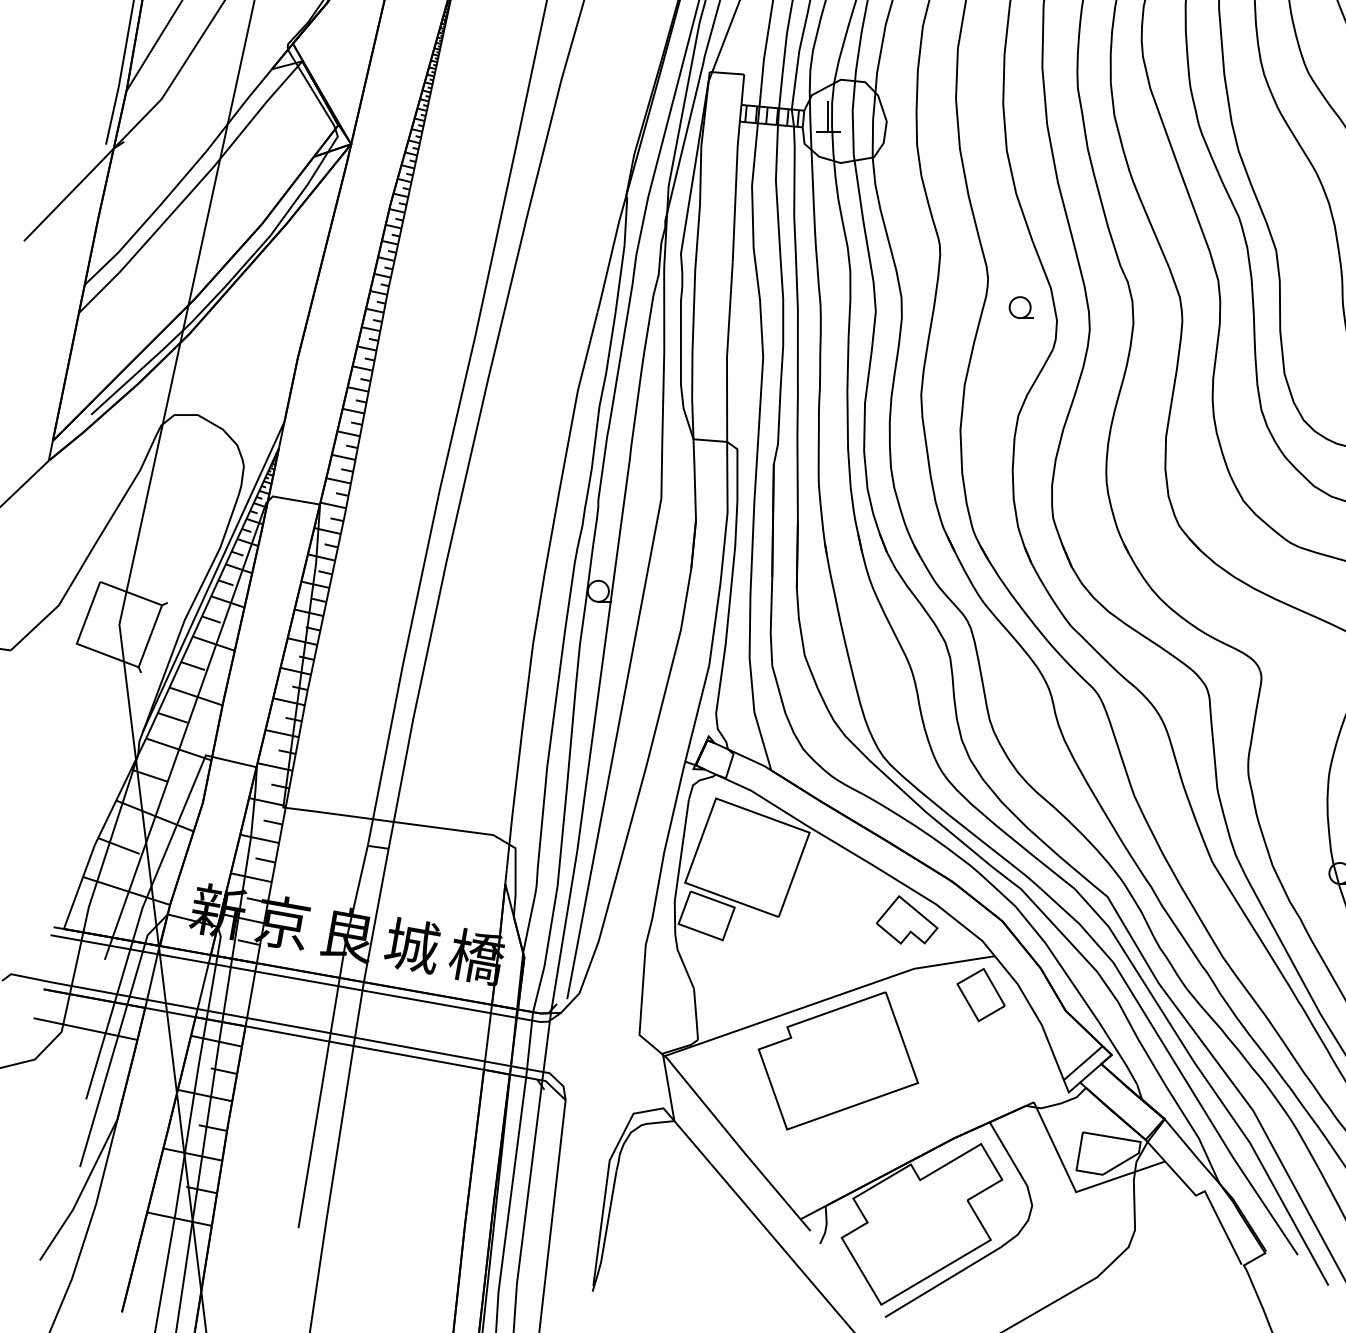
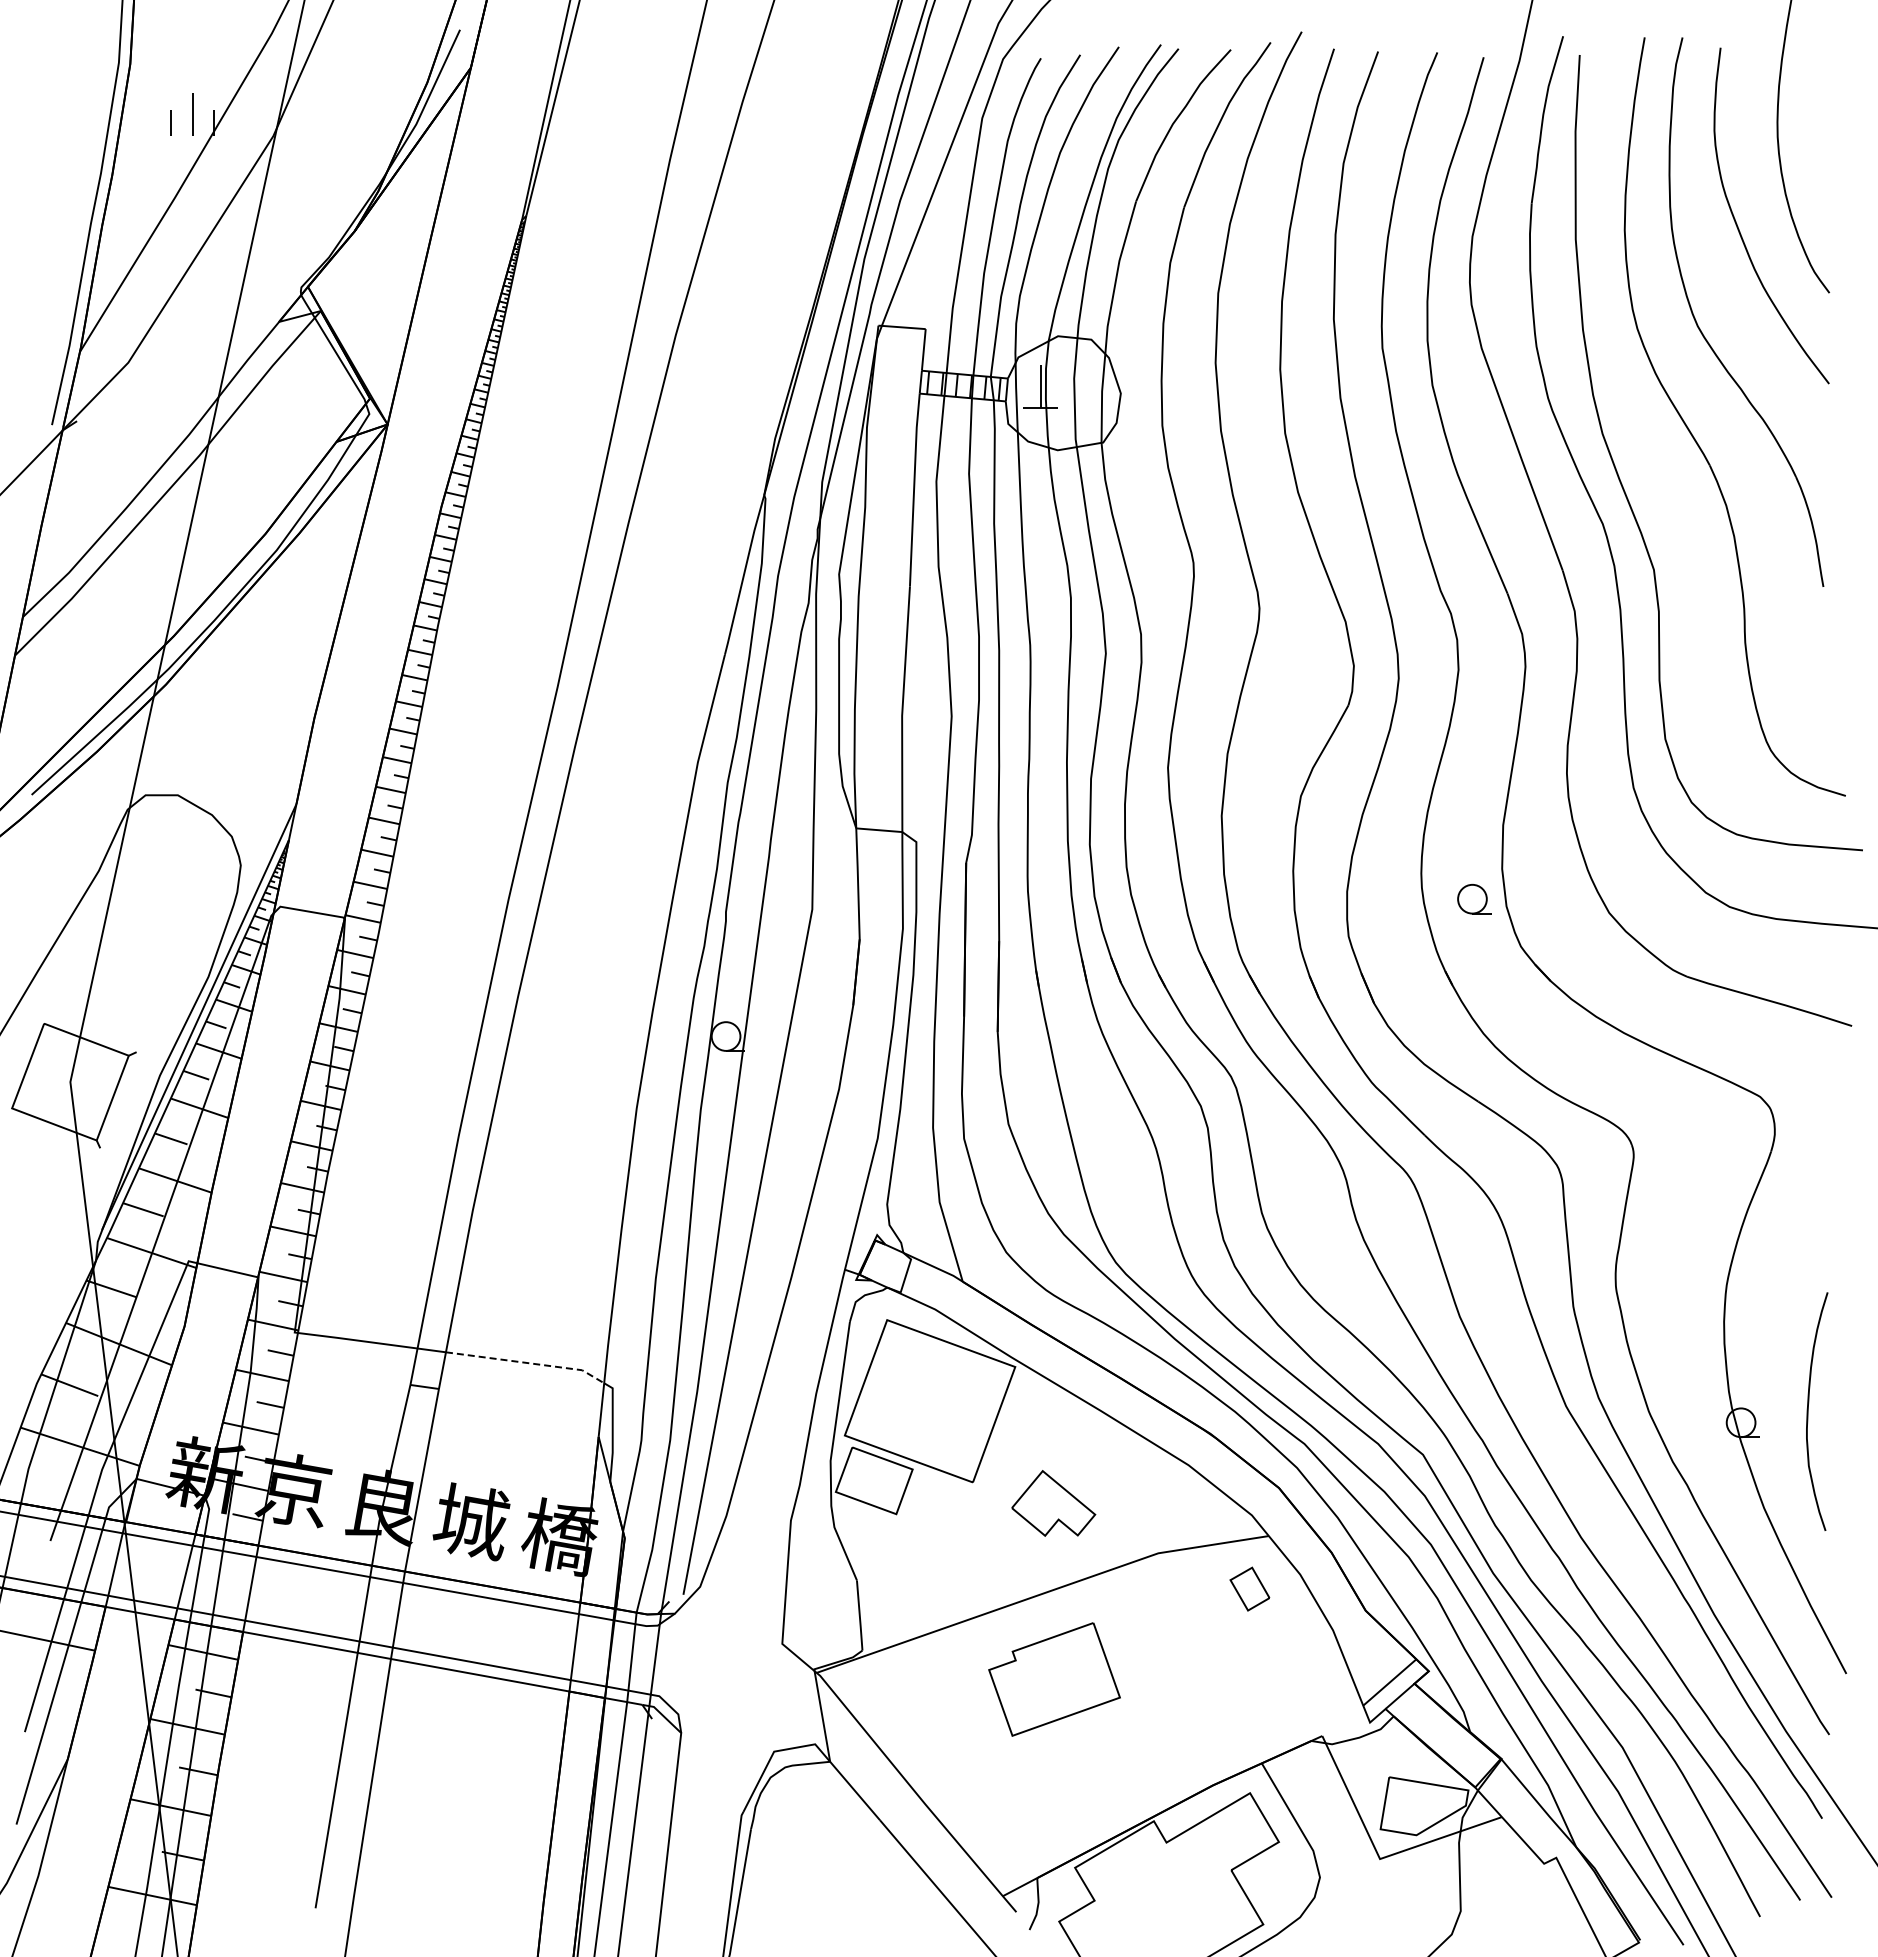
part: (1021, 307) -> (1474, 899), moved
line: (453, 830) -> (527, 1363), solid -> dashed
part: (906, 920) -> (1053, 1503), moved
part: (980, 994) -> (1249, 1588), size x0.6
part: (838, 1060) -> (1054, 1679), size x0.6

